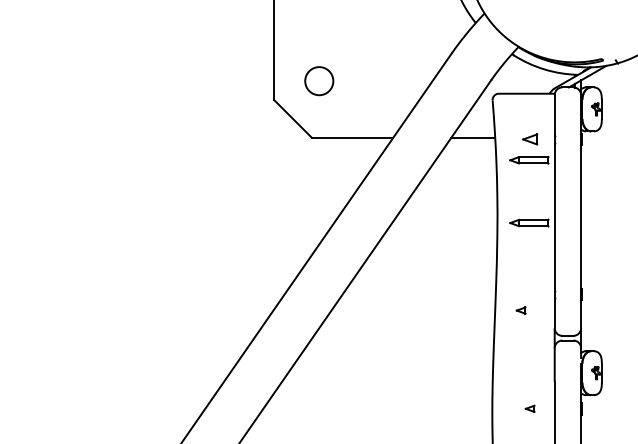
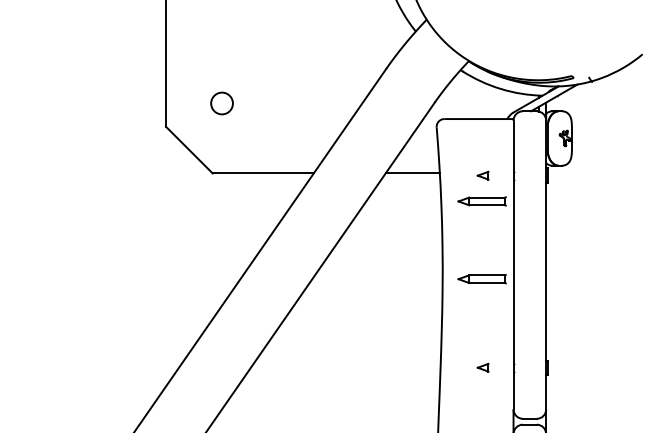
circle: (319, 80) -> (222, 102), size x0.62
part: (529, 139) -> (482, 175), size x0.62
part: (520, 310) -> (482, 367), moved

